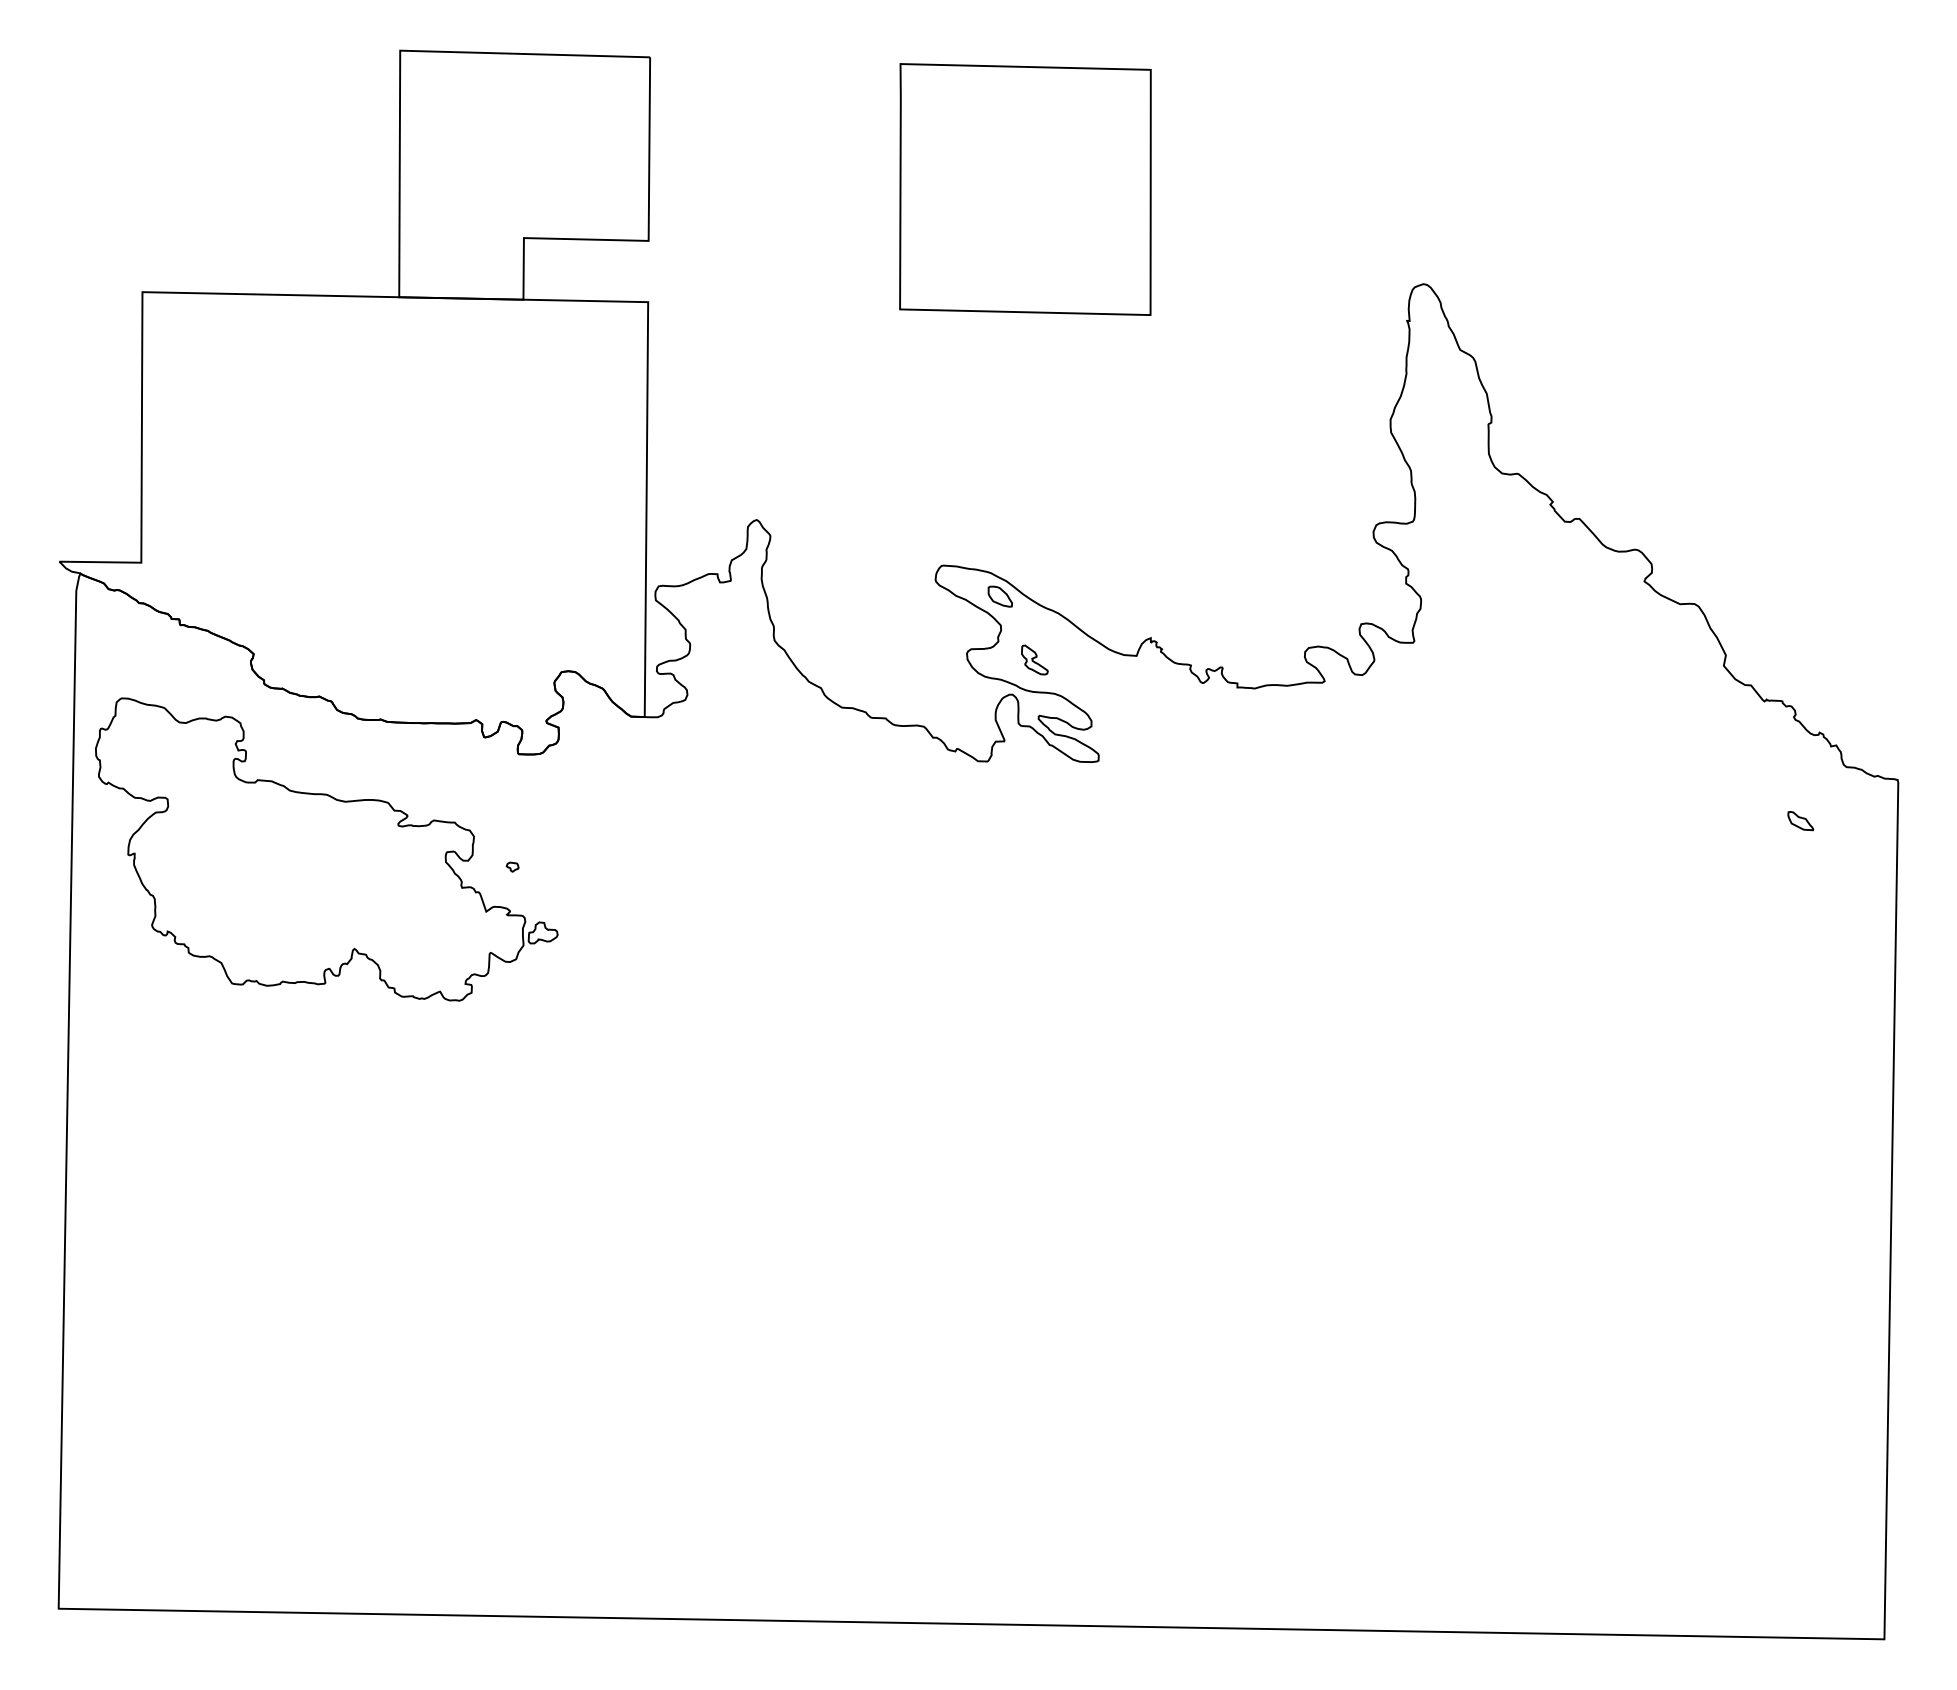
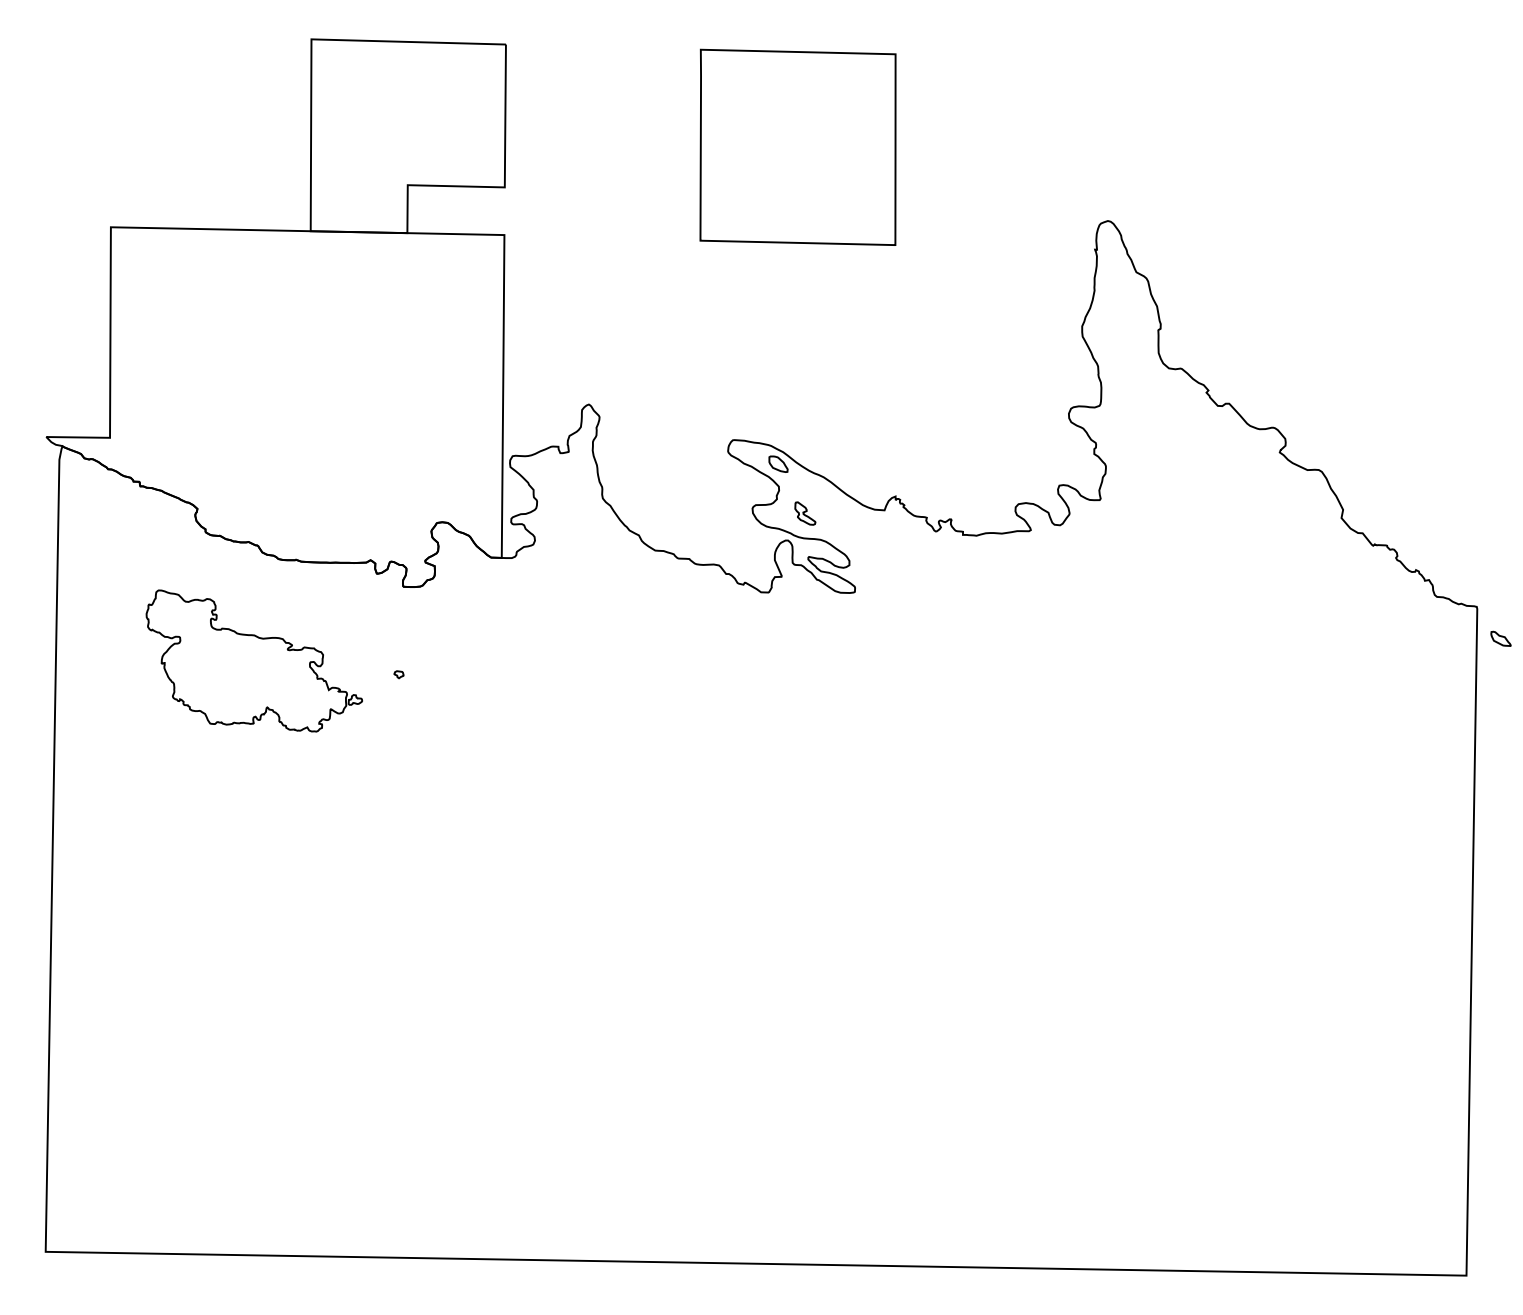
part: (1800, 821) -> (1500, 639), moved
part: (326, 849) -> (254, 661), size x0.6

